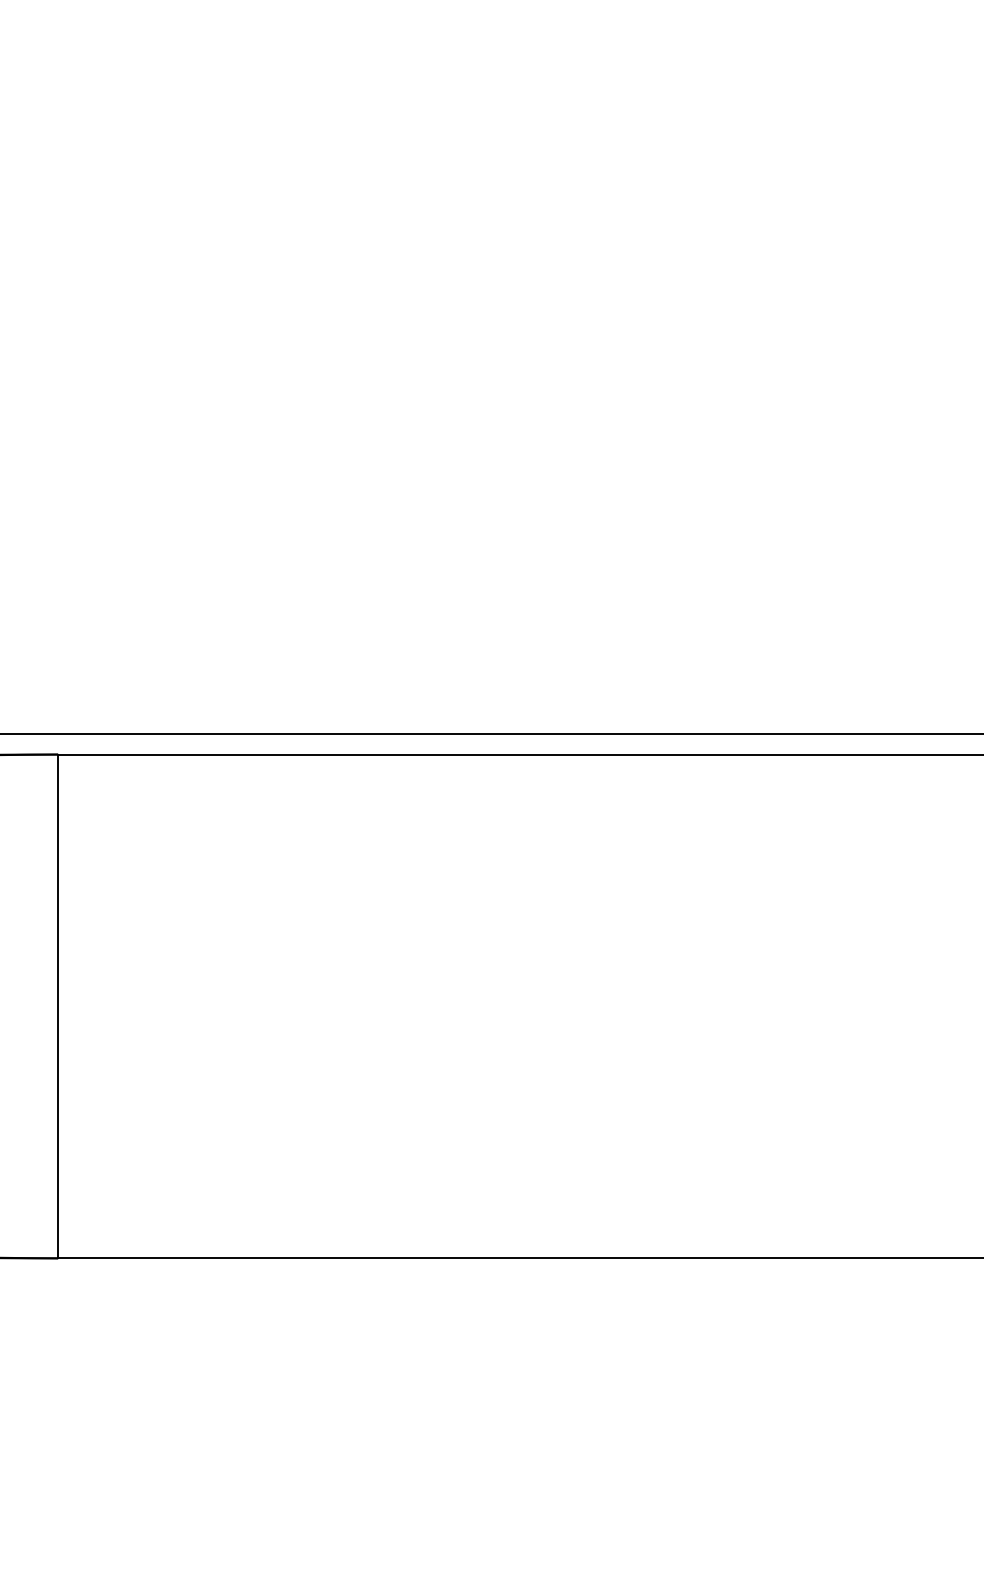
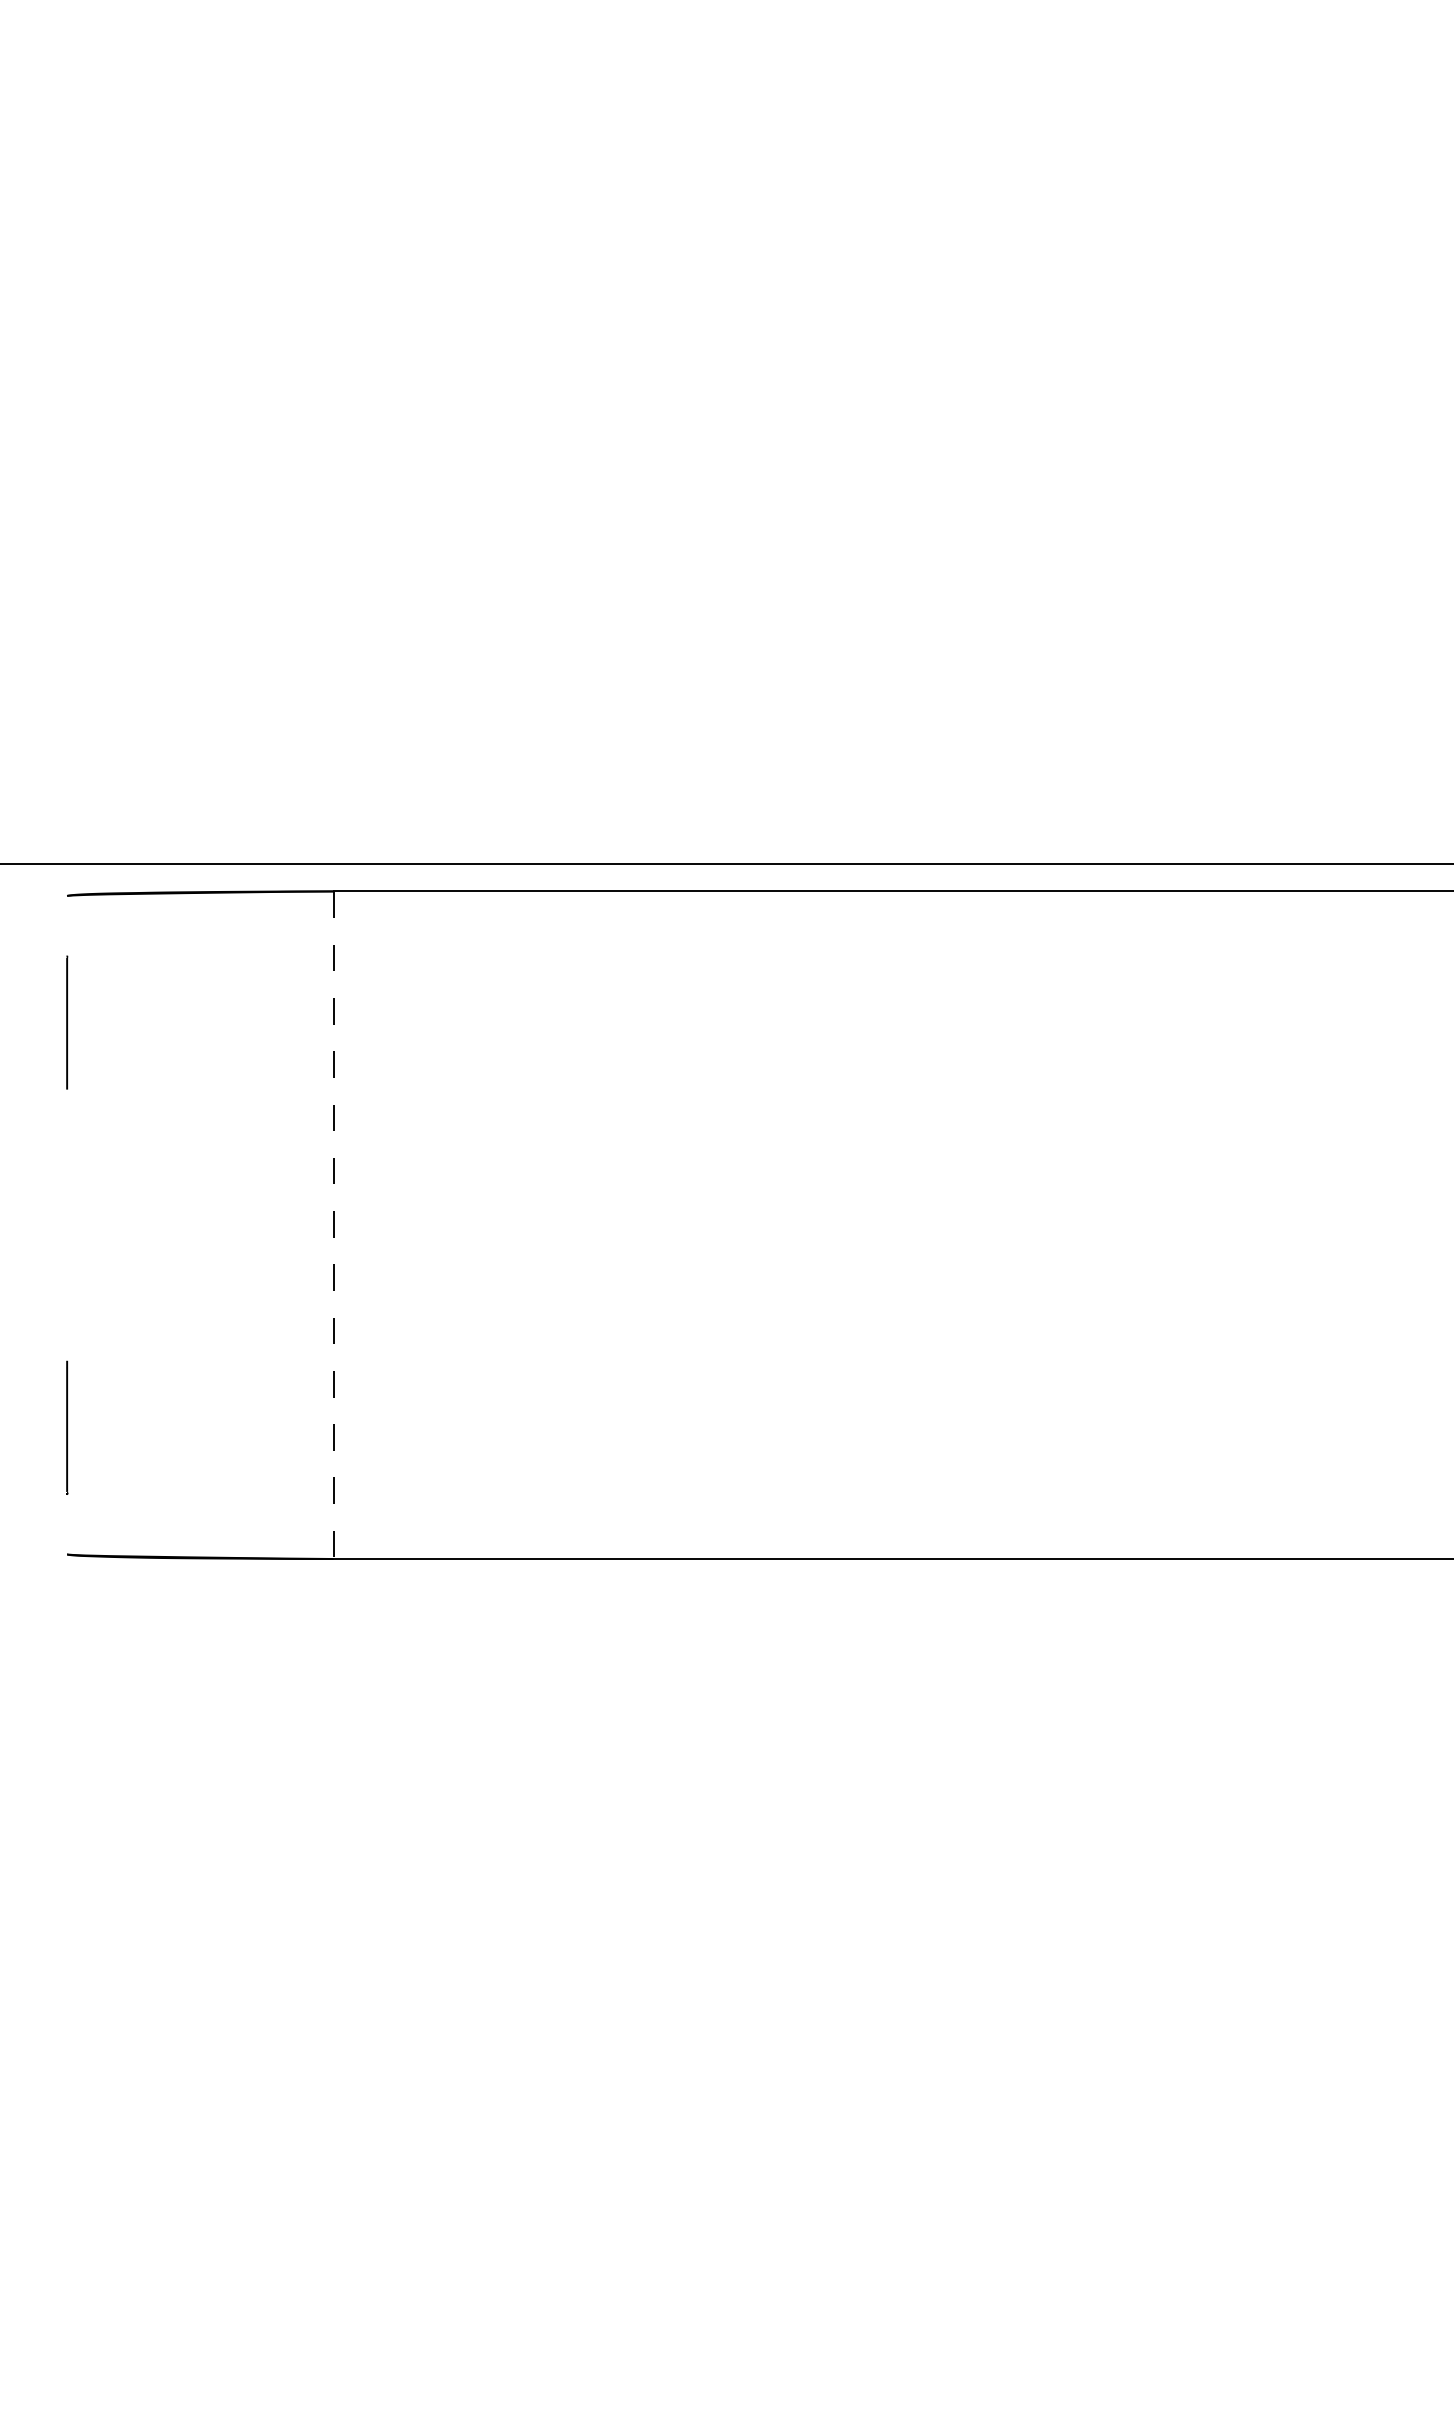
line: (58, 1006) -> (333, 1225), solid -> dashed

